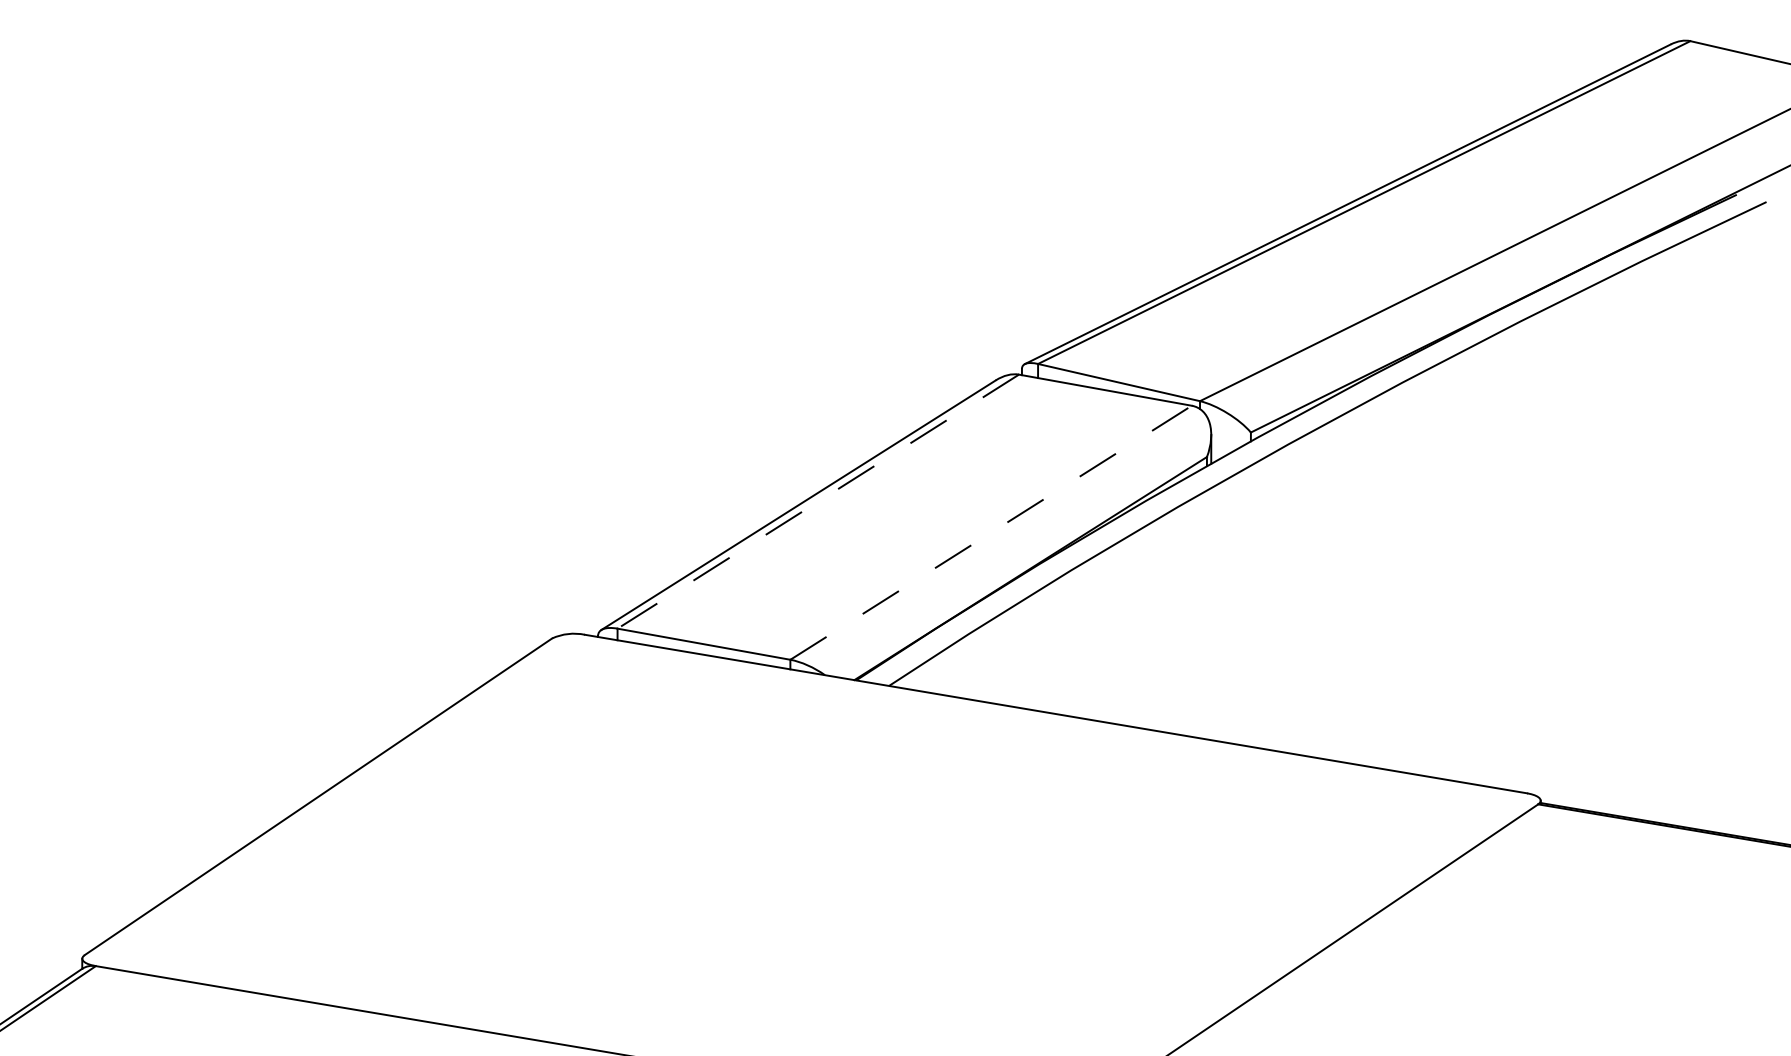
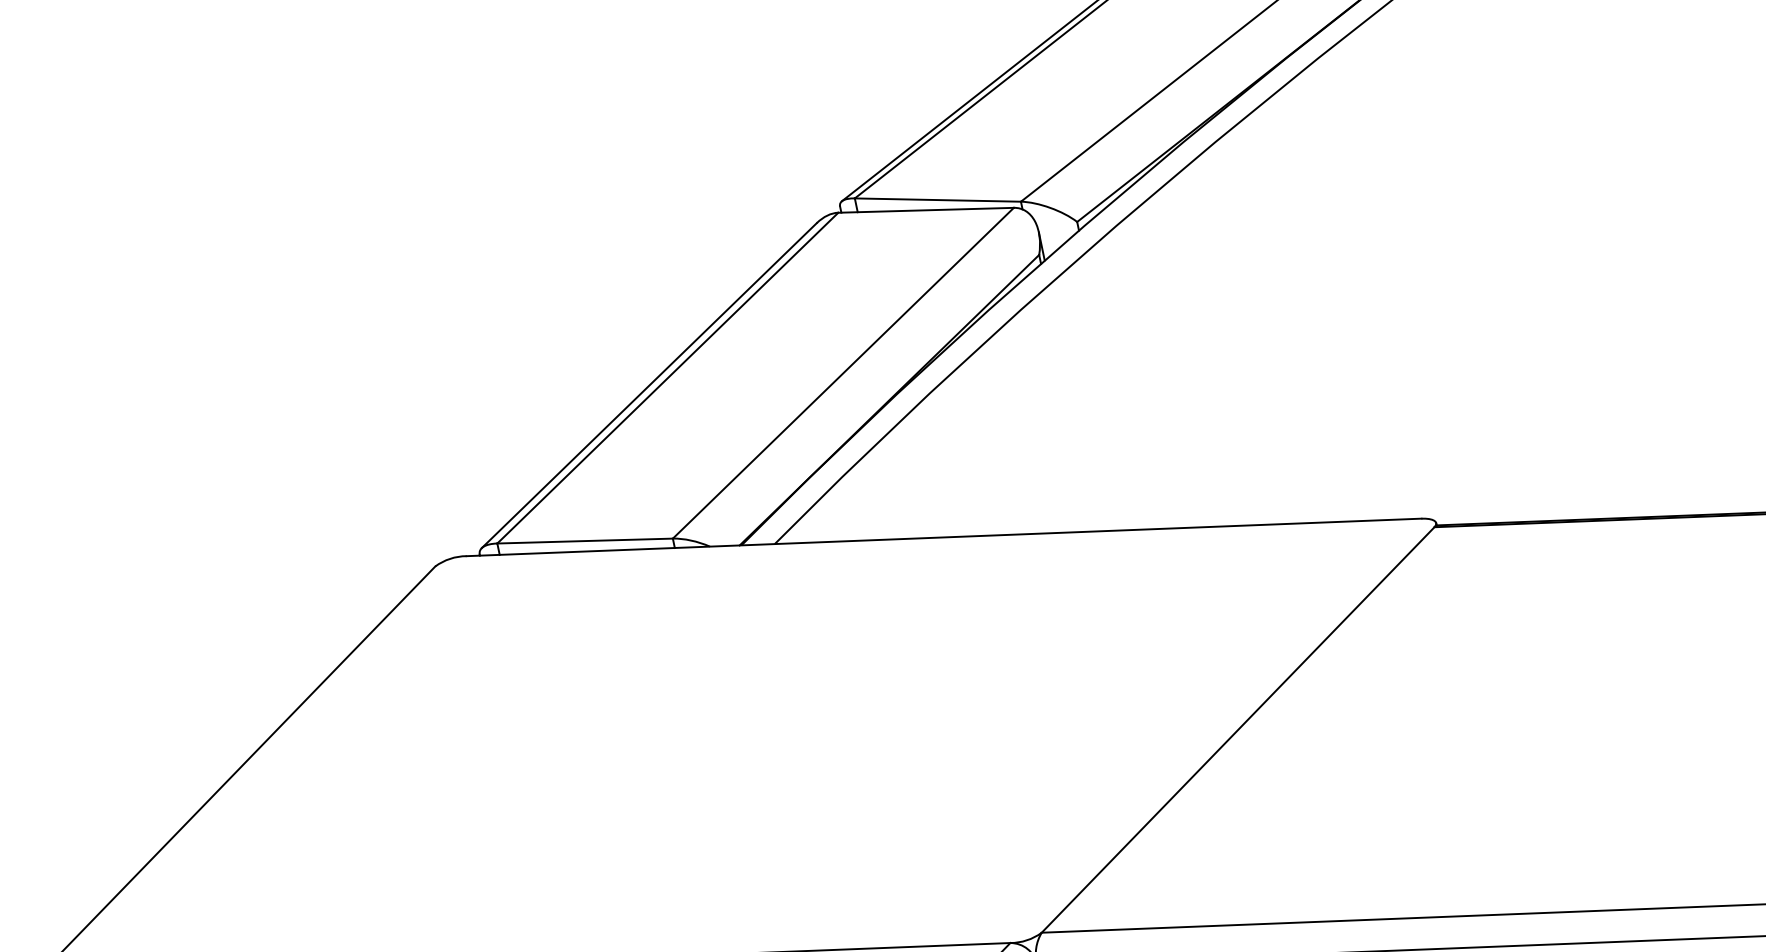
line: (818, 501) -> (668, 377), dashed -> solid
line: (991, 532) -> (843, 372), dashed -> solid

